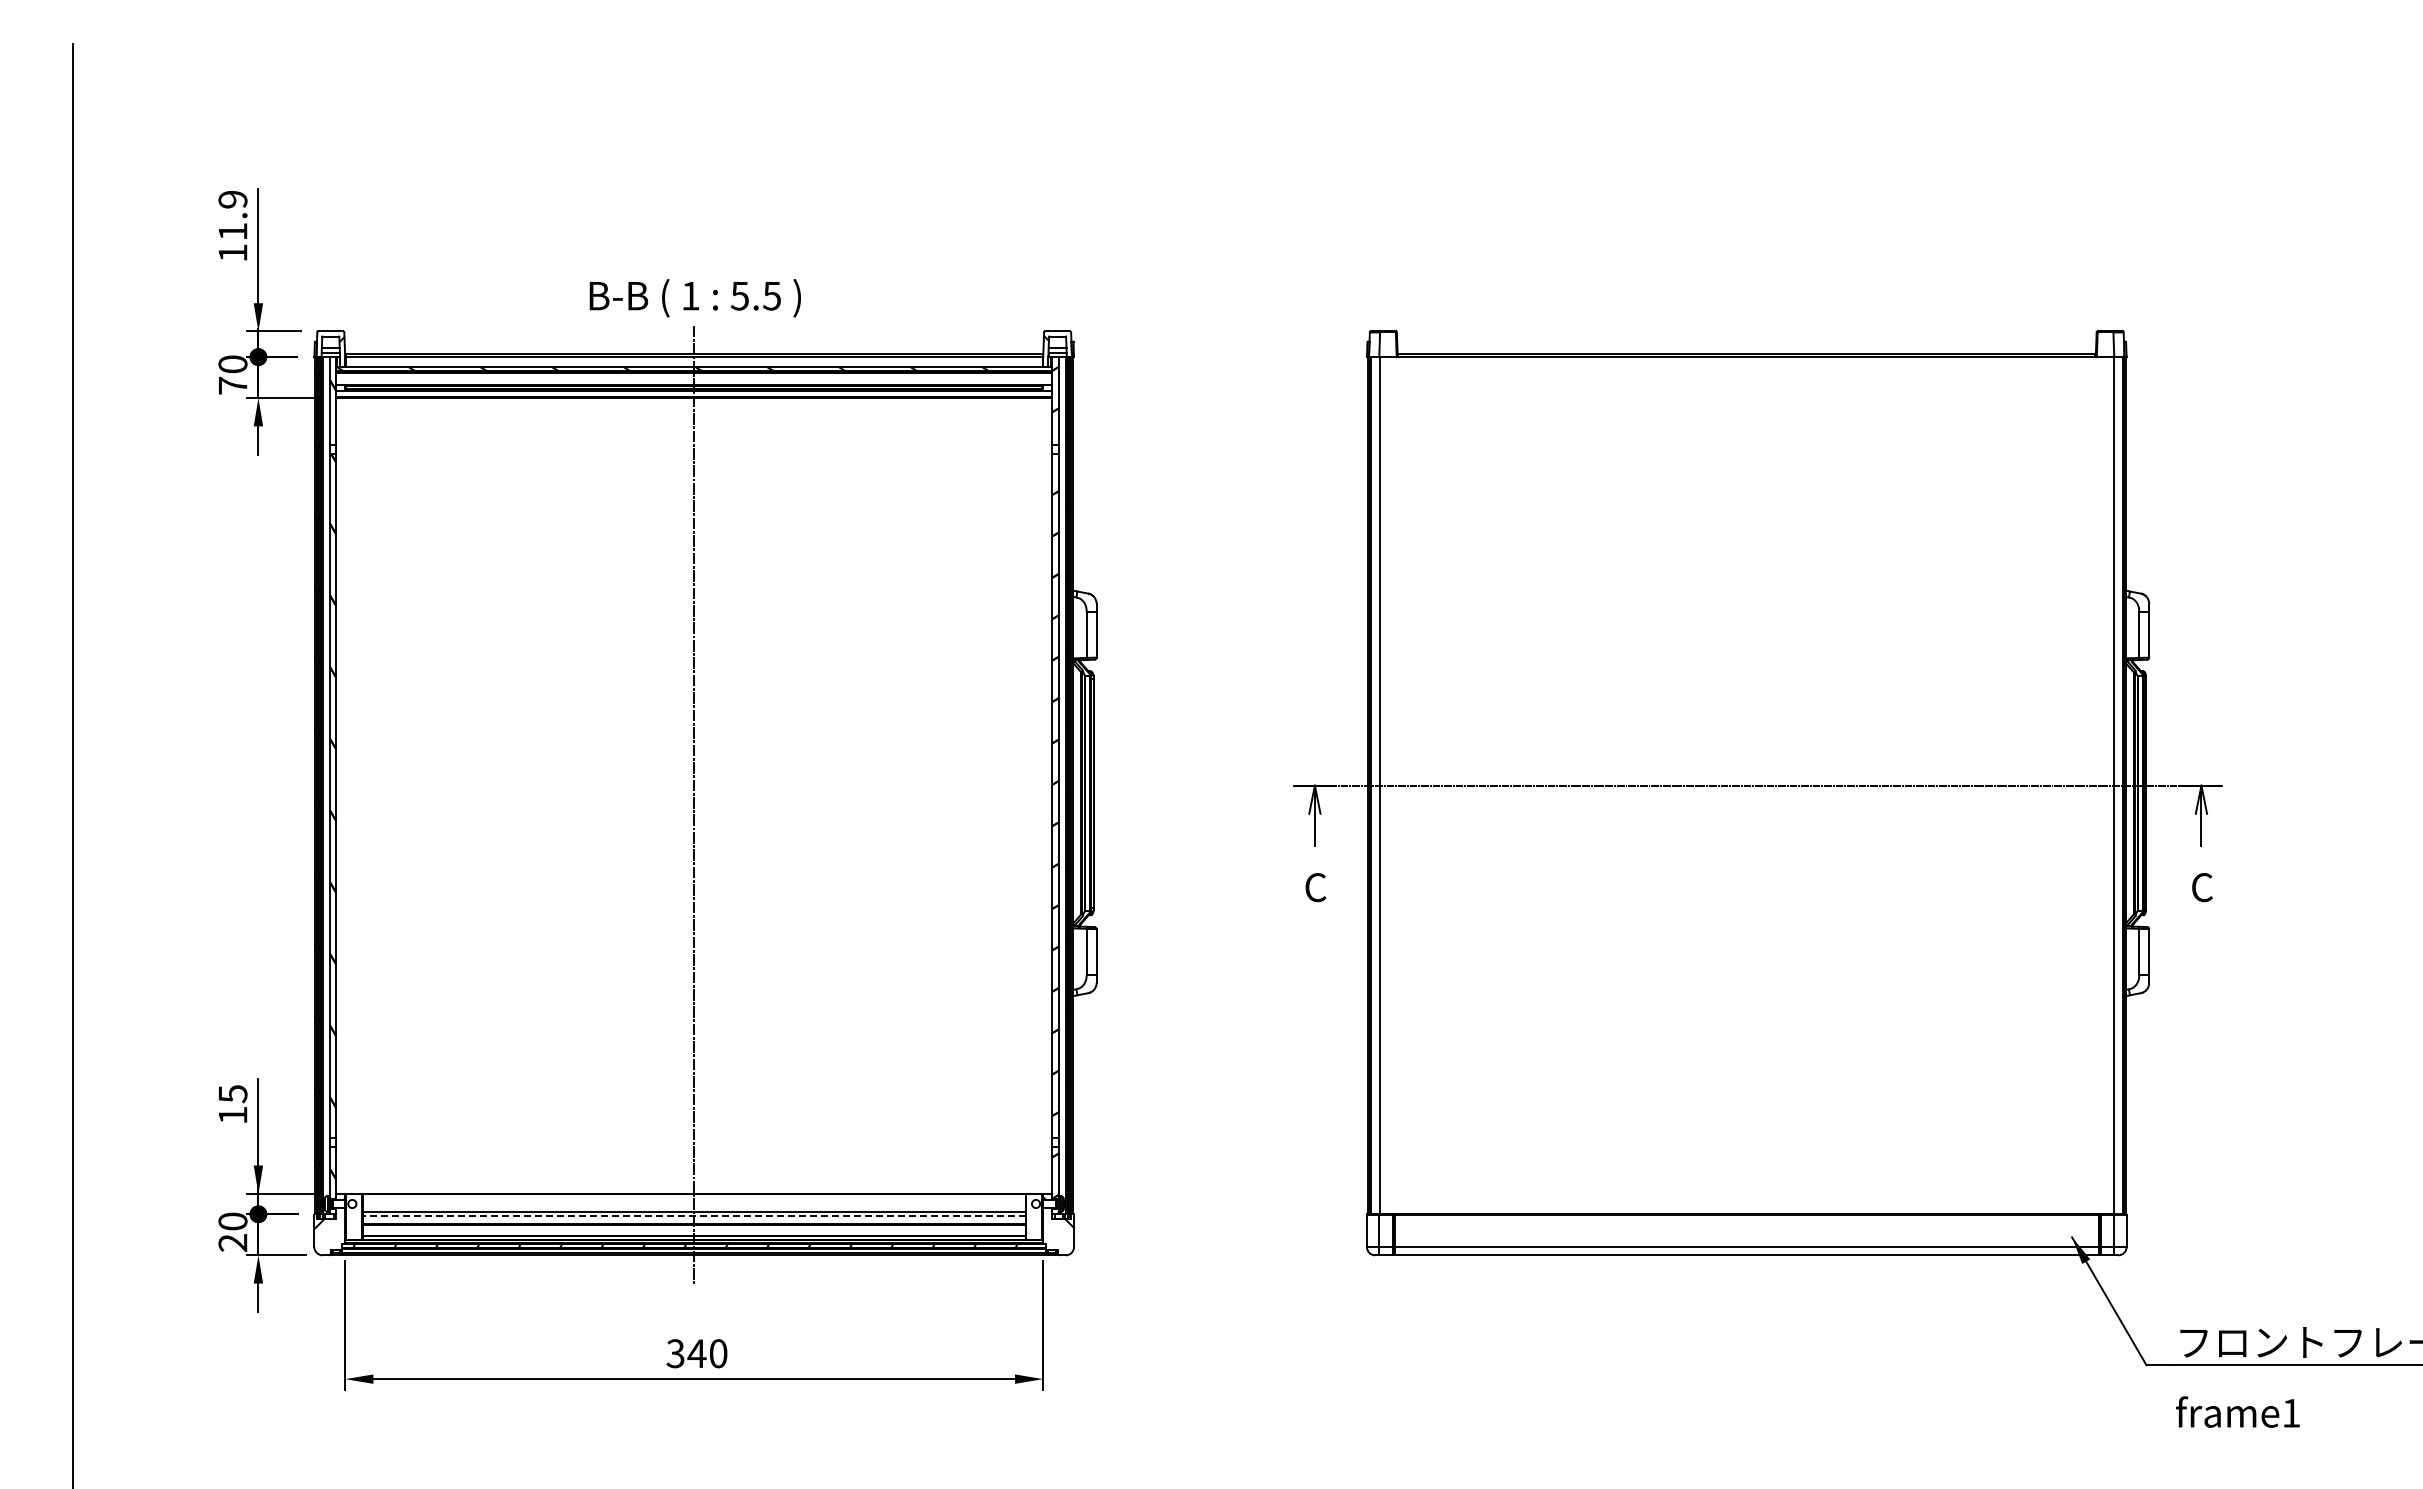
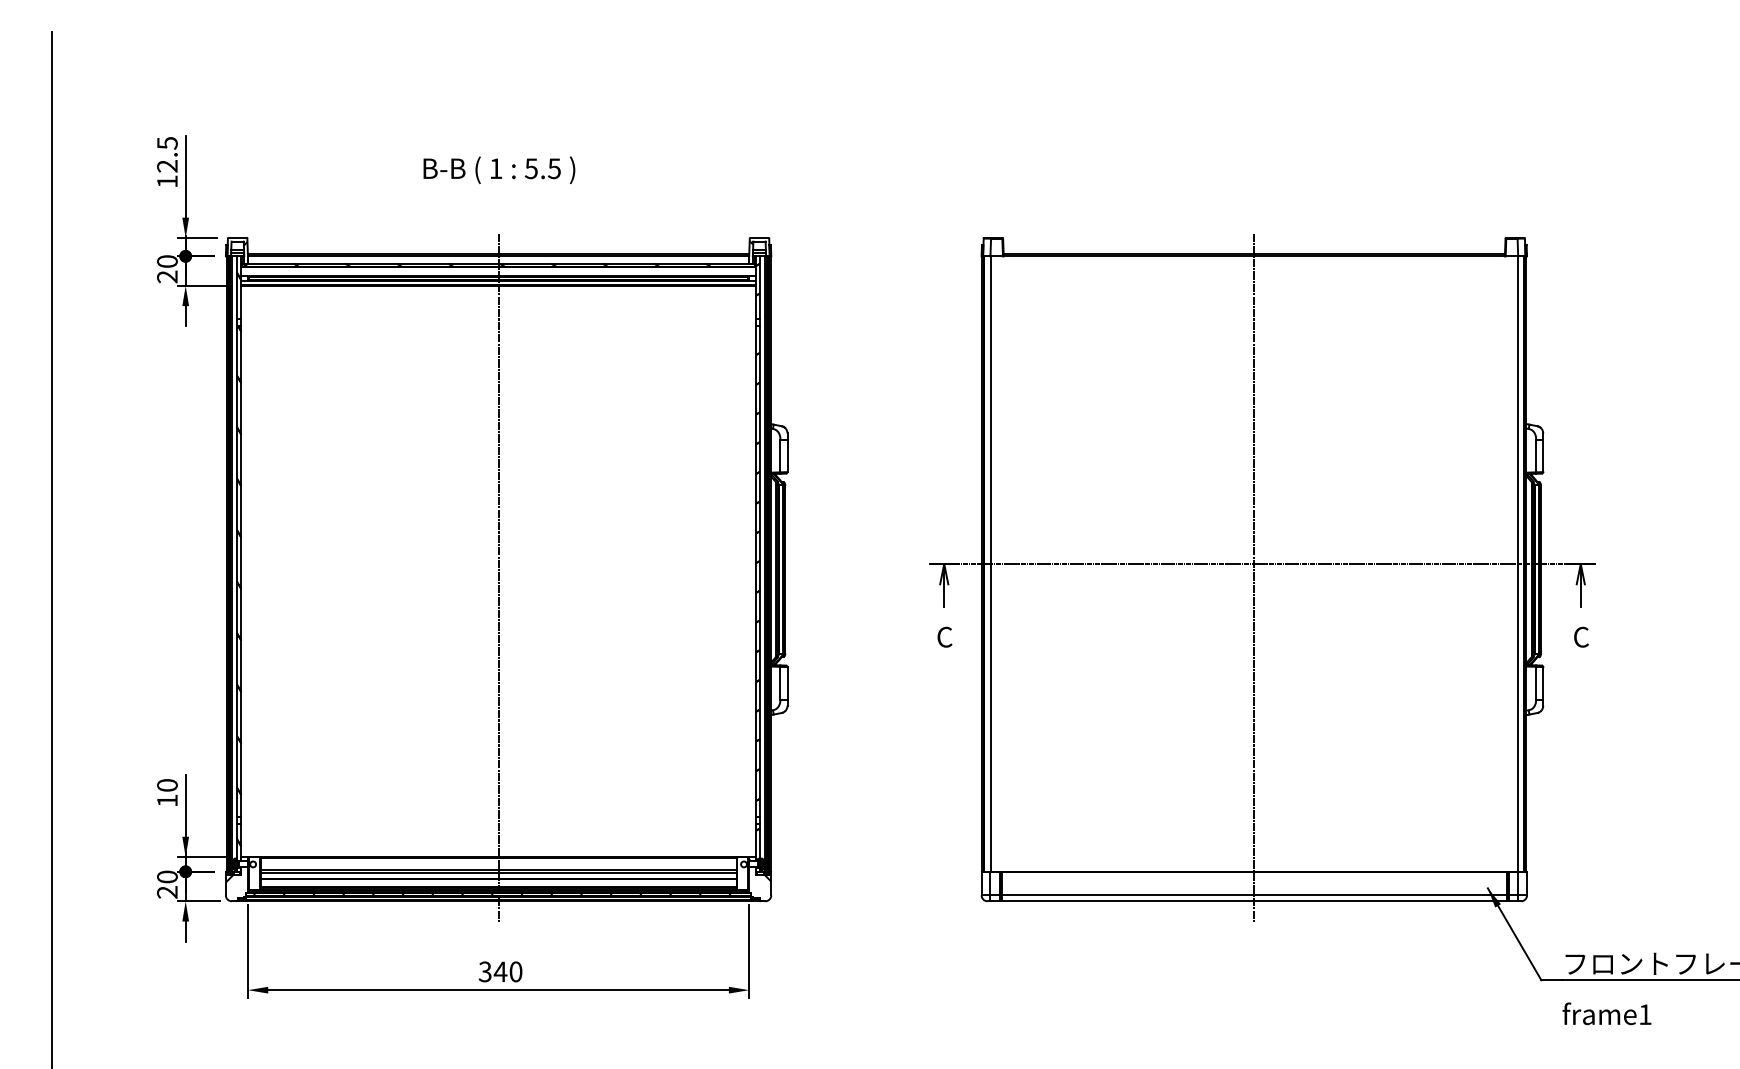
text: (232, 215) -> (167, 154), 11.9 -> 12.5
text: (694, 298) -> (498, 170), moved
text: (232, 385) -> (167, 276), 70 -> 20
line: (1746, 804) -> (1254, 577), added
text: (232, 1094) -> (167, 785), 15 -> 10
line: (694, 1216) -> (498, 873), dashed -> solid

